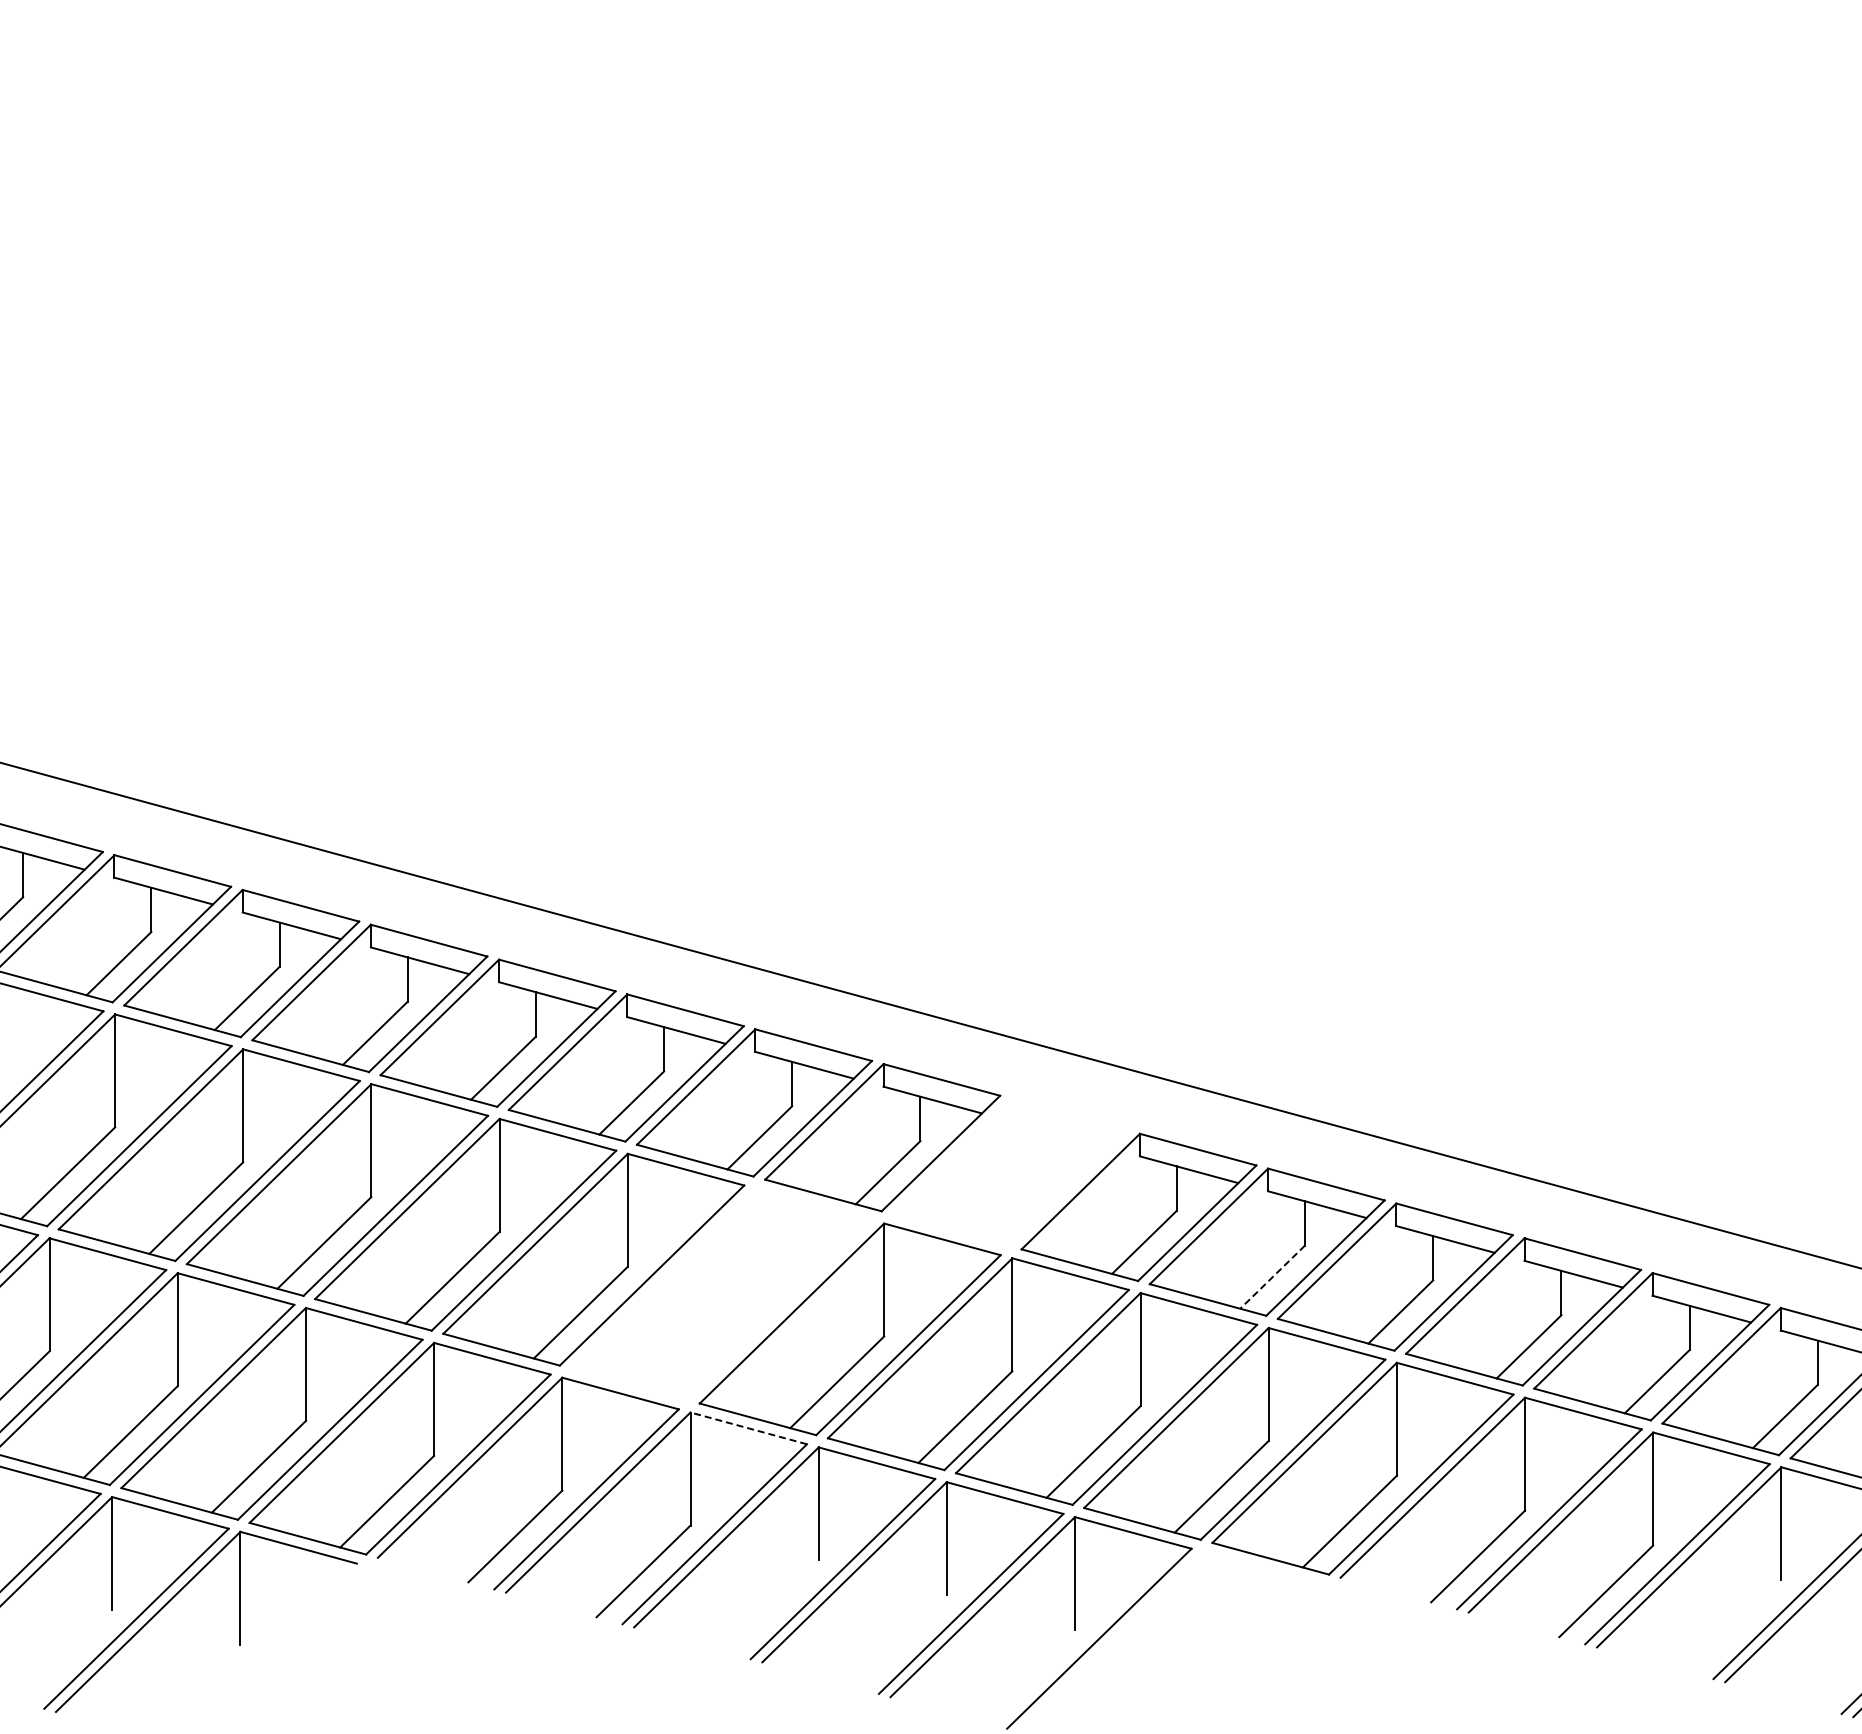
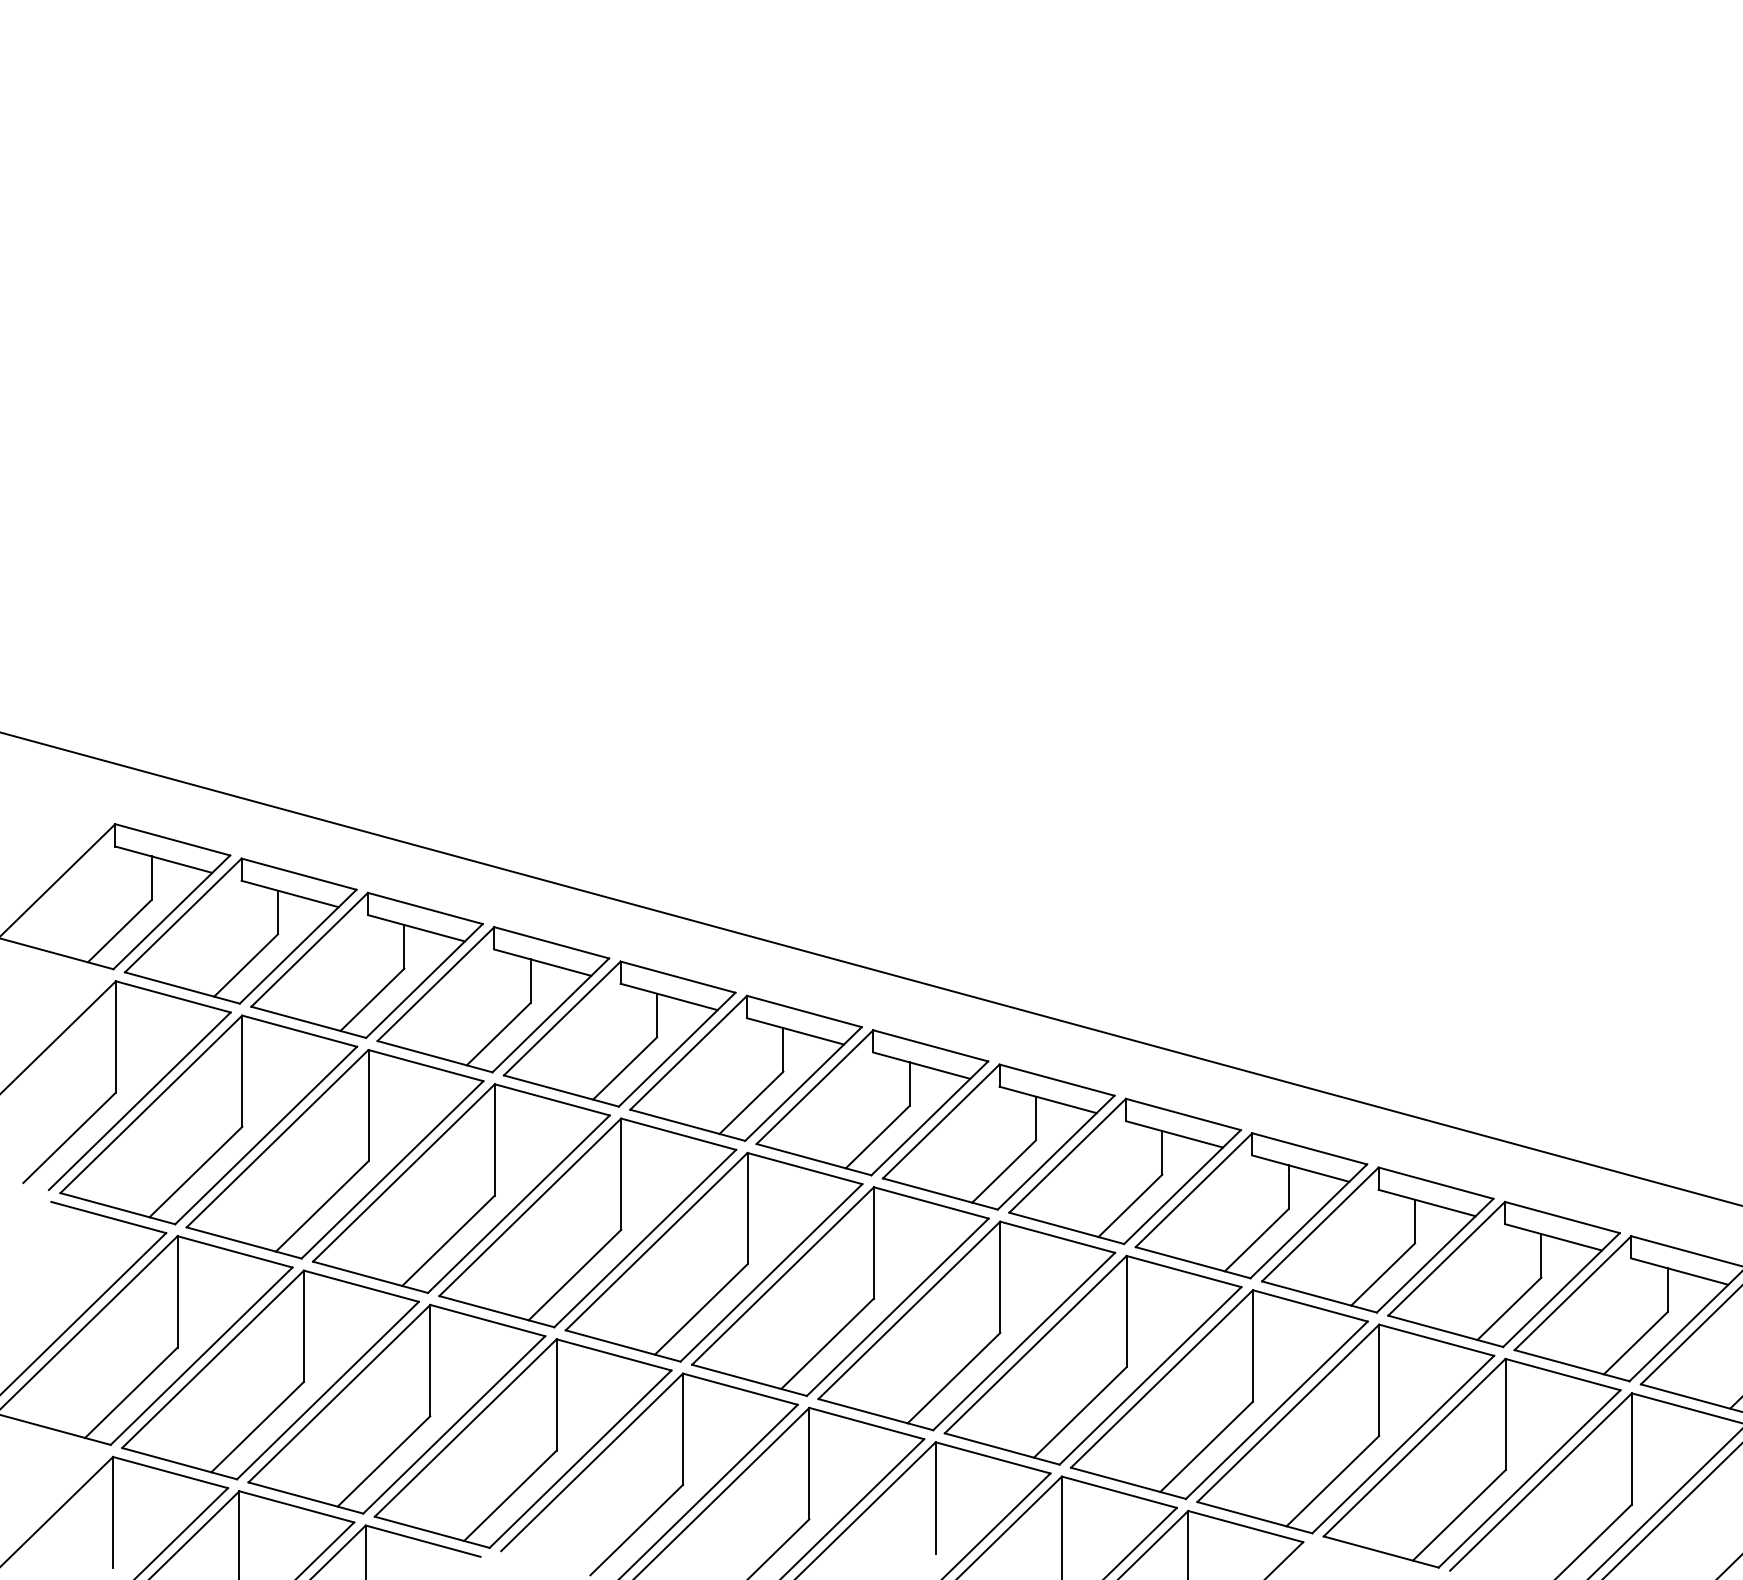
part: (1010, 1172) -> (1124, 1171), added
line: (1272, 1277) -> (1382, 1274), dashed -> solid
part: (721, 1294) -> (839, 1291), added
line: (748, 1428) -> (866, 1423), dashed -> solid

